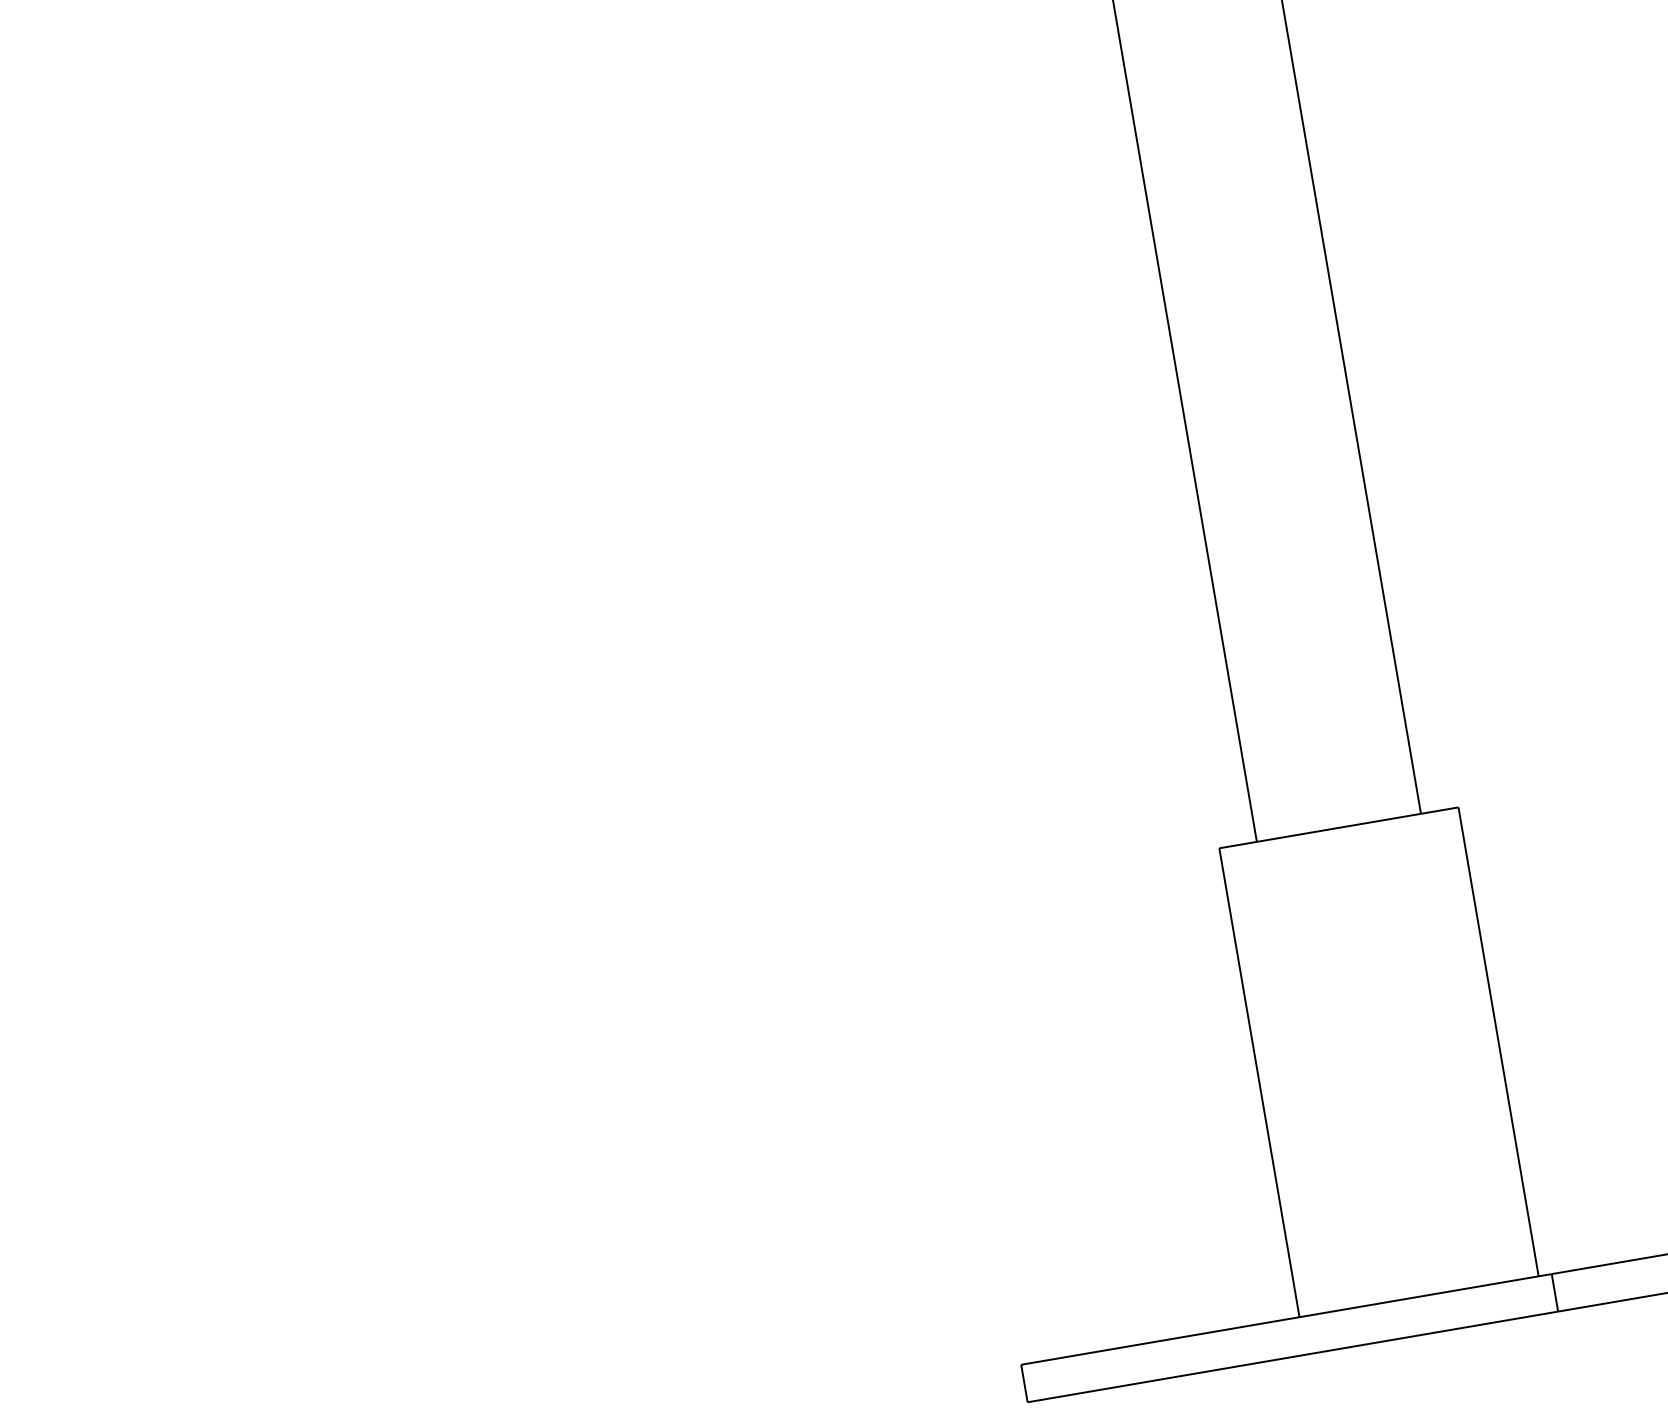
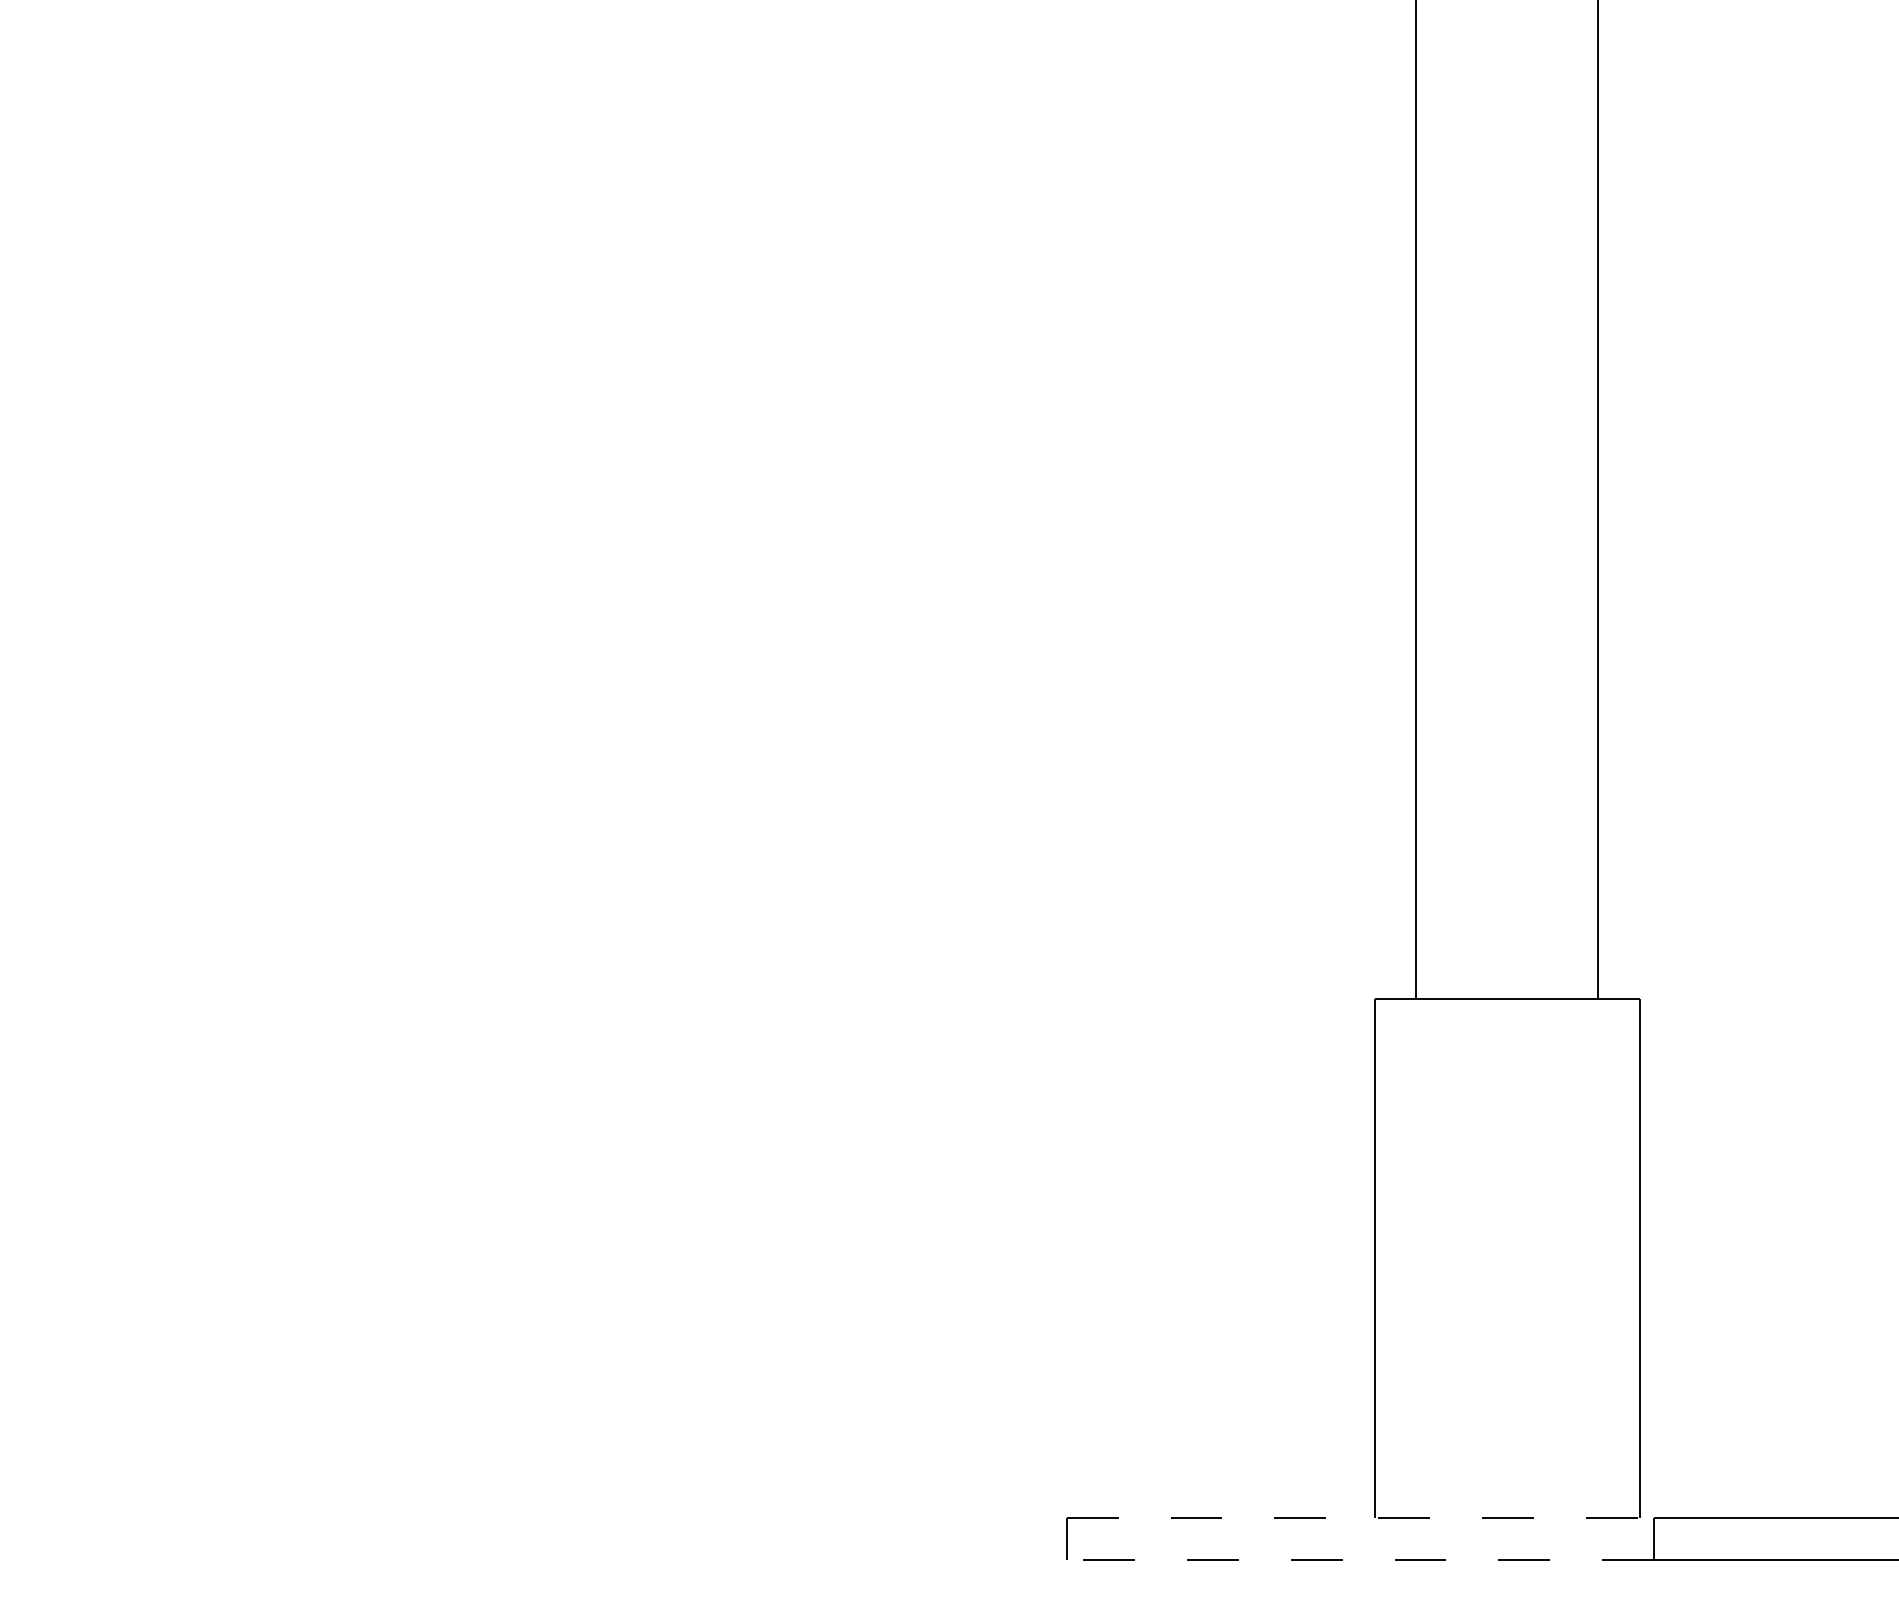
line: (1286, 1319) -> (1360, 1518), solid -> dashed
line: (1292, 1356) -> (1360, 1559), solid -> dashed

